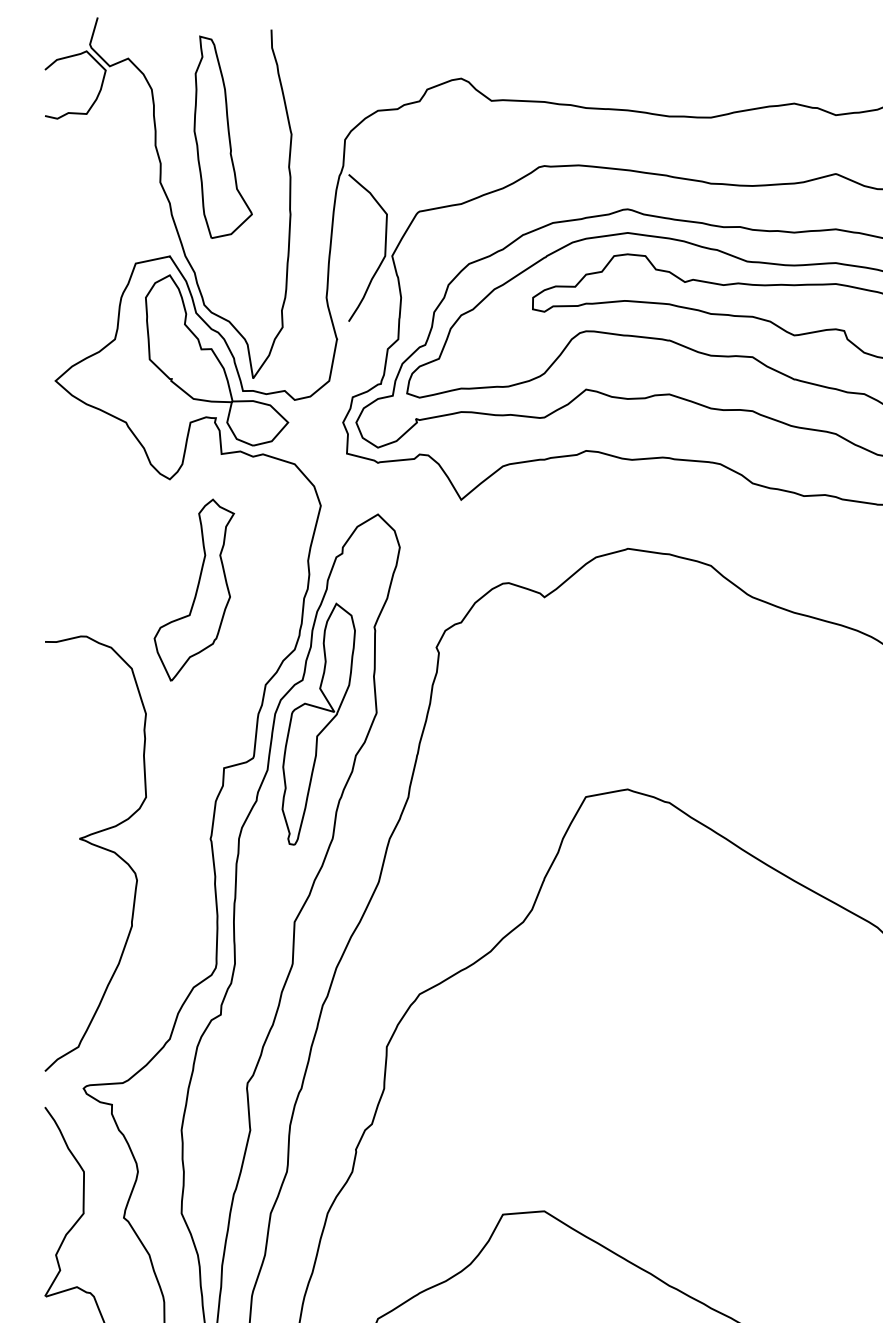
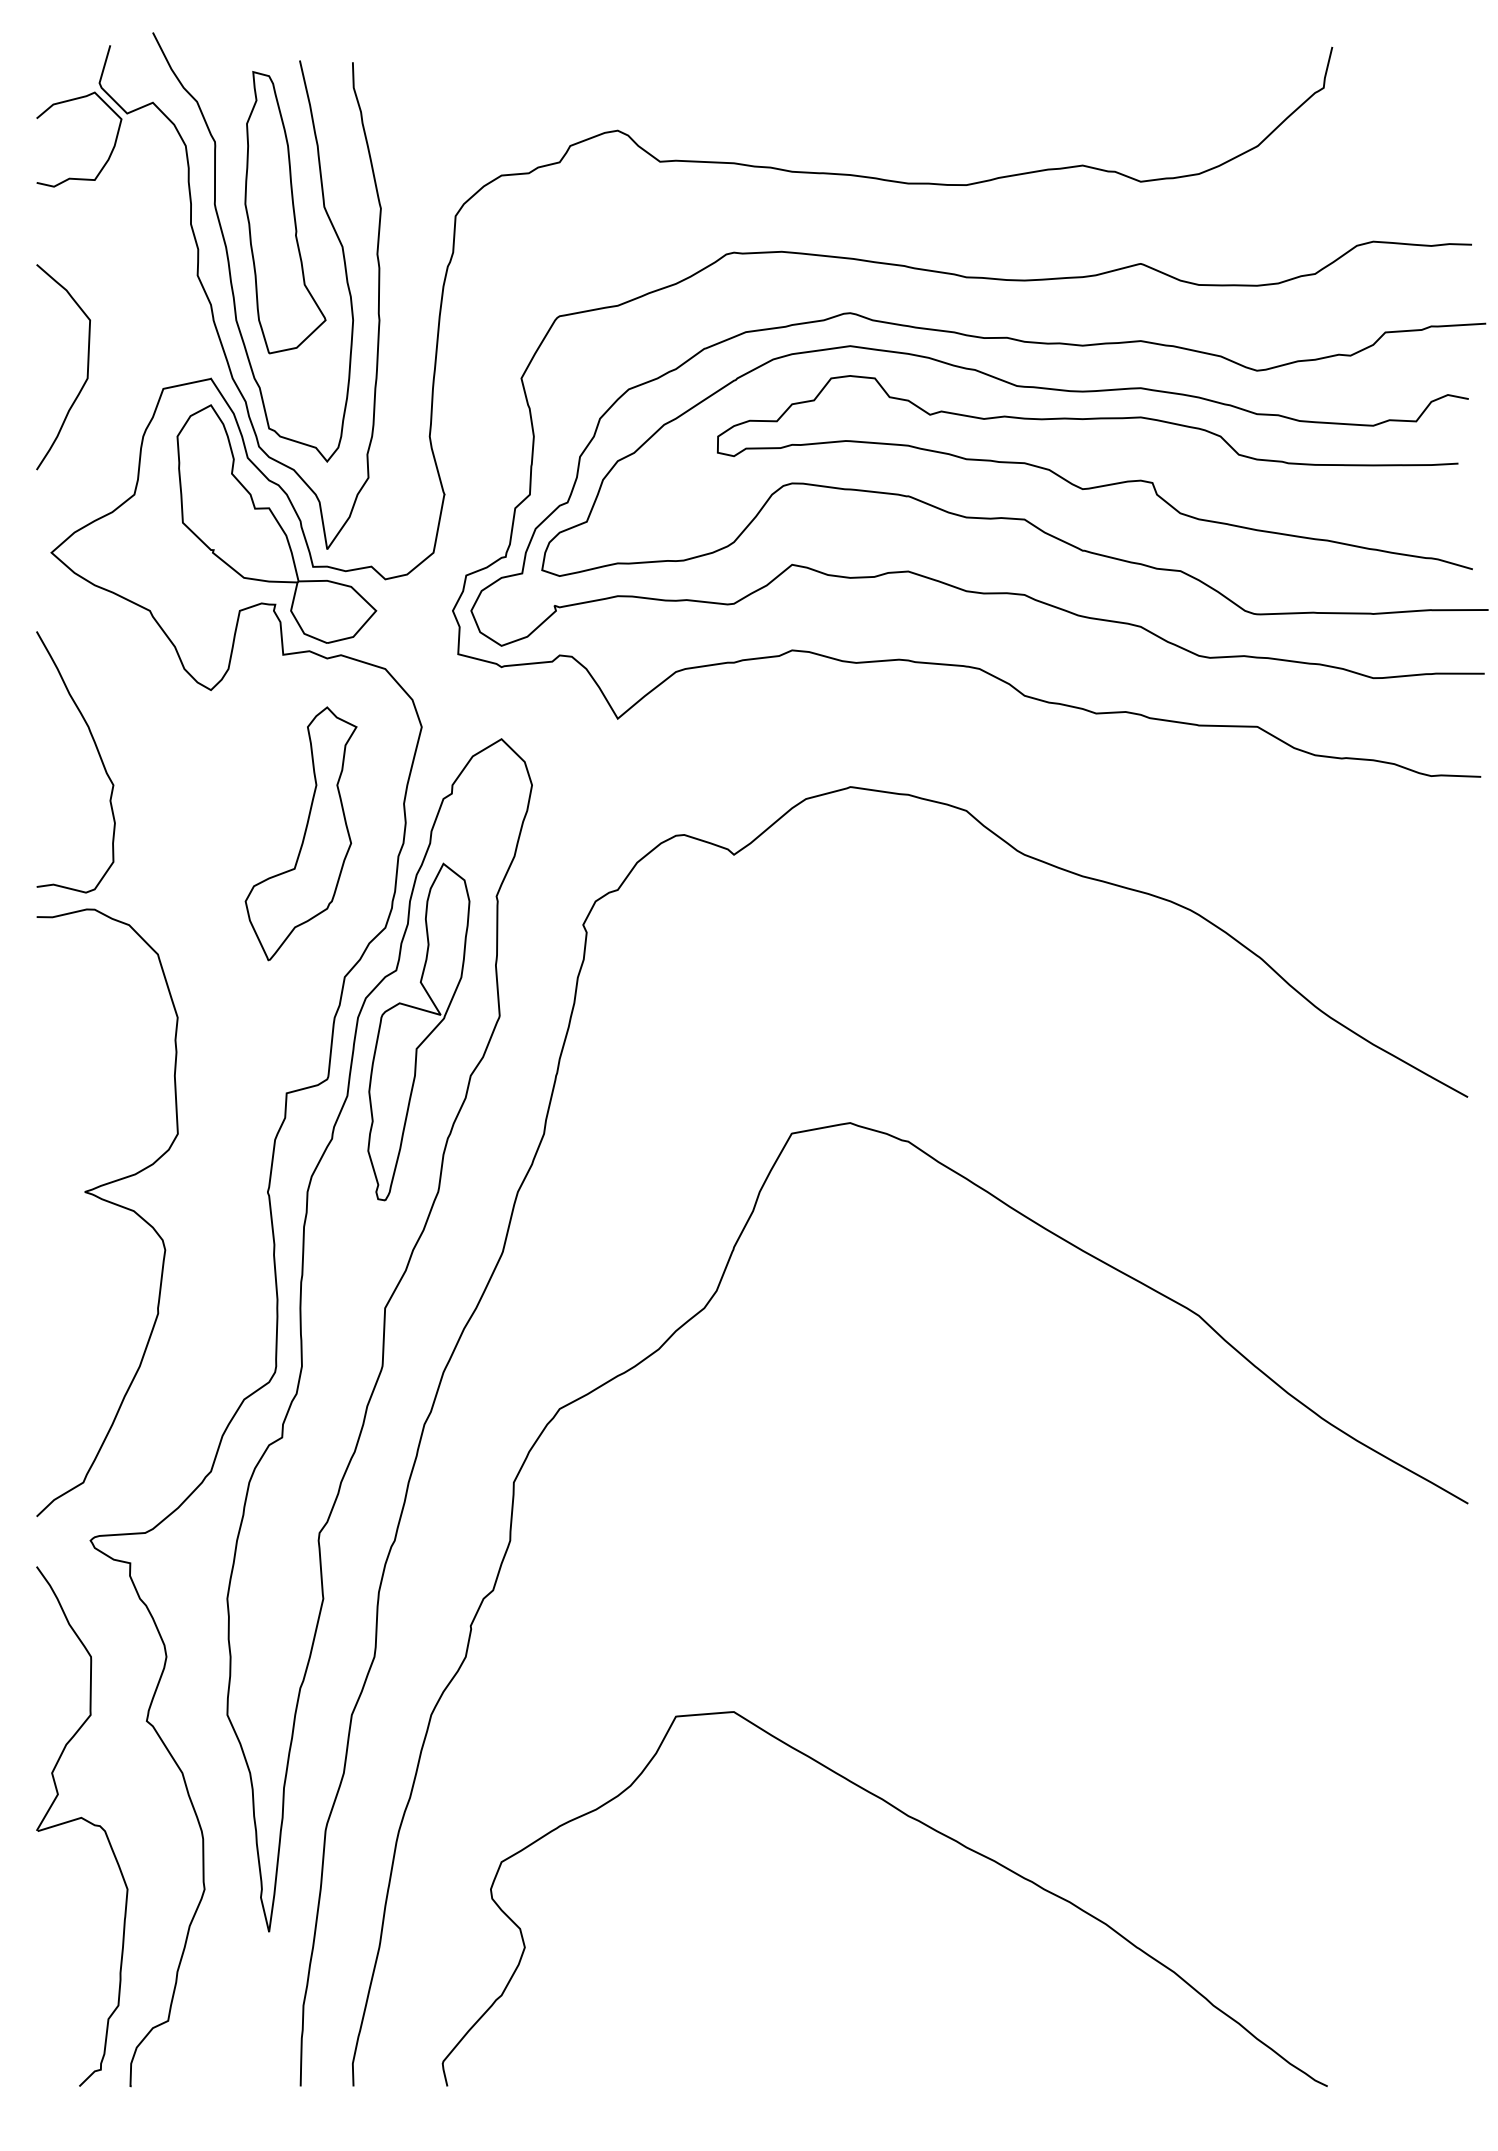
curve: (182, 167) -> (228, 254), added
curve: (385, 248) -> (87, 367), moved
curve: (89, 526) -> (98, 755), added
part: (193, 589) -> (300, 833), moved

